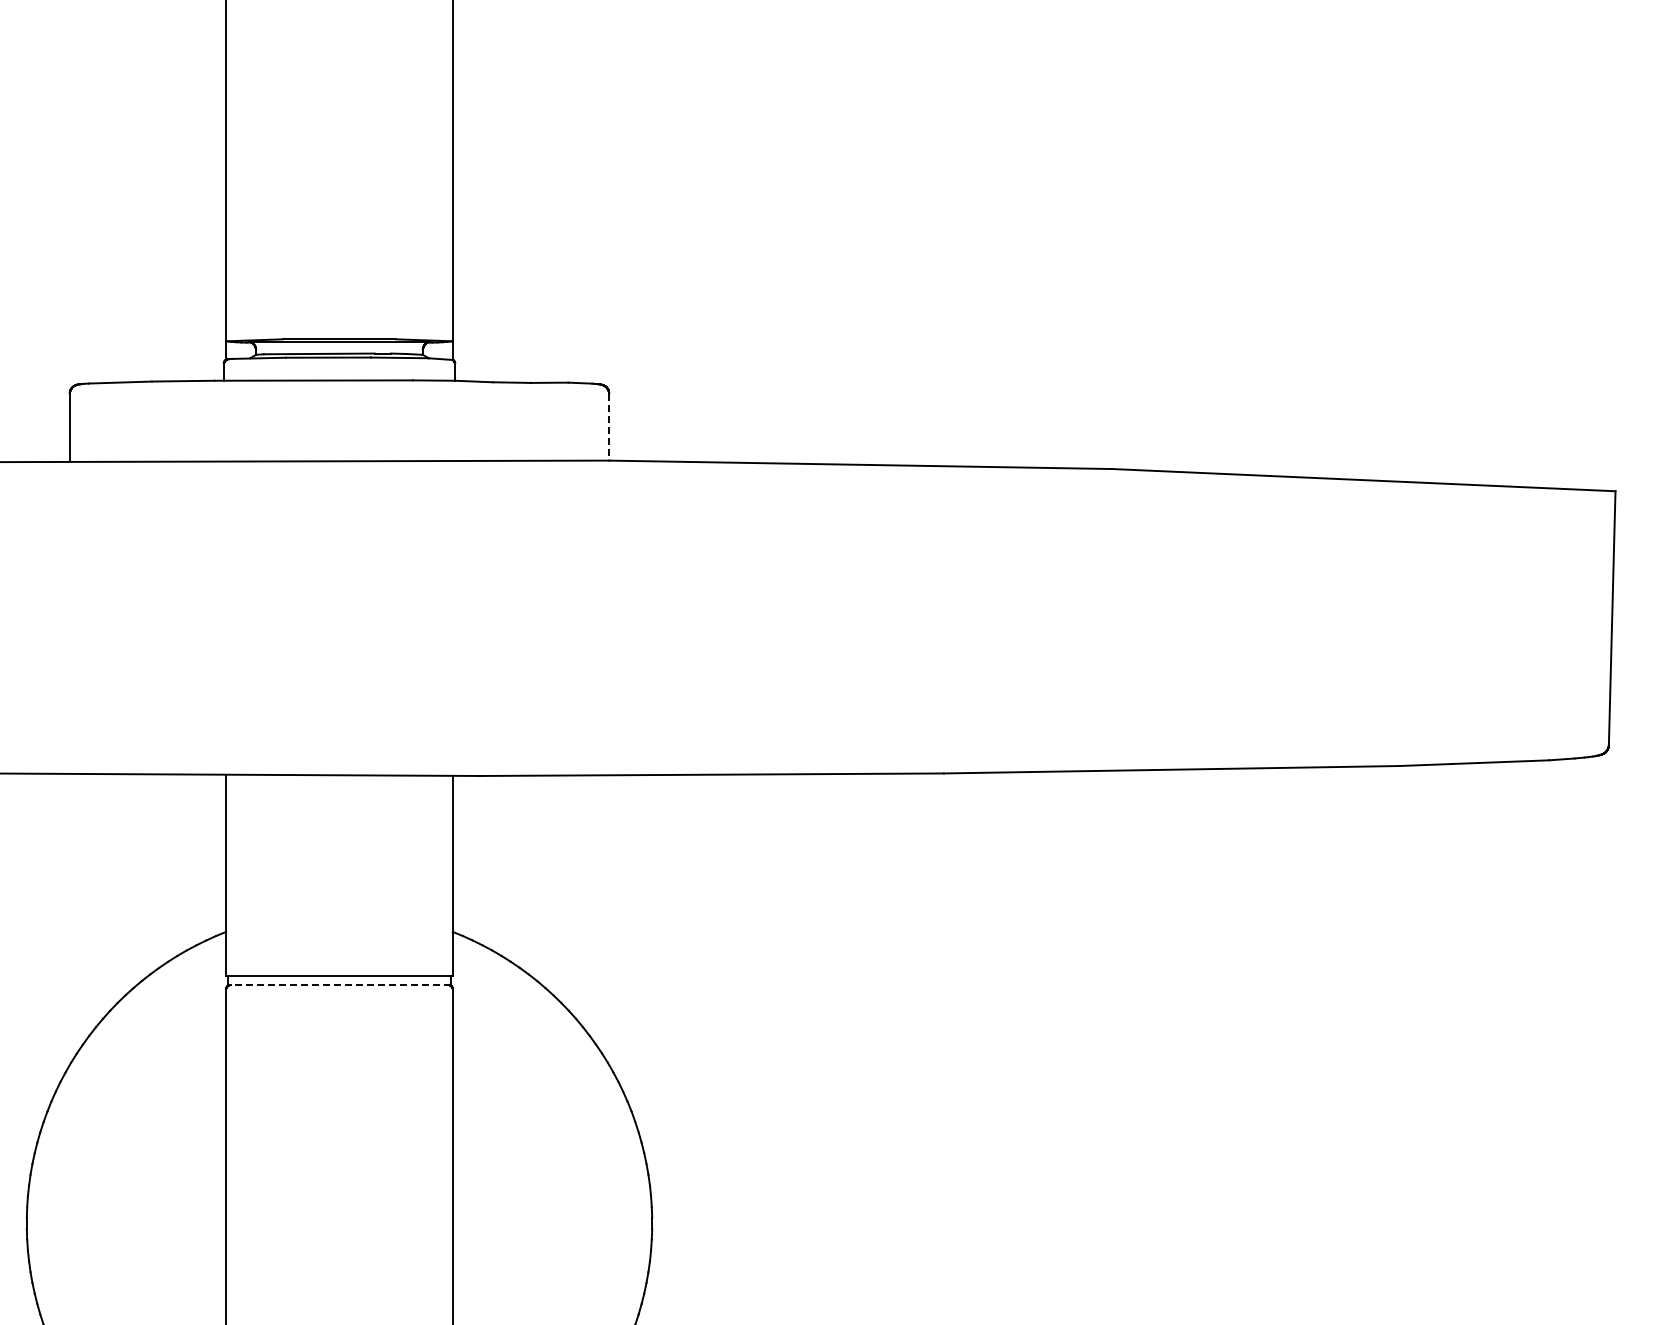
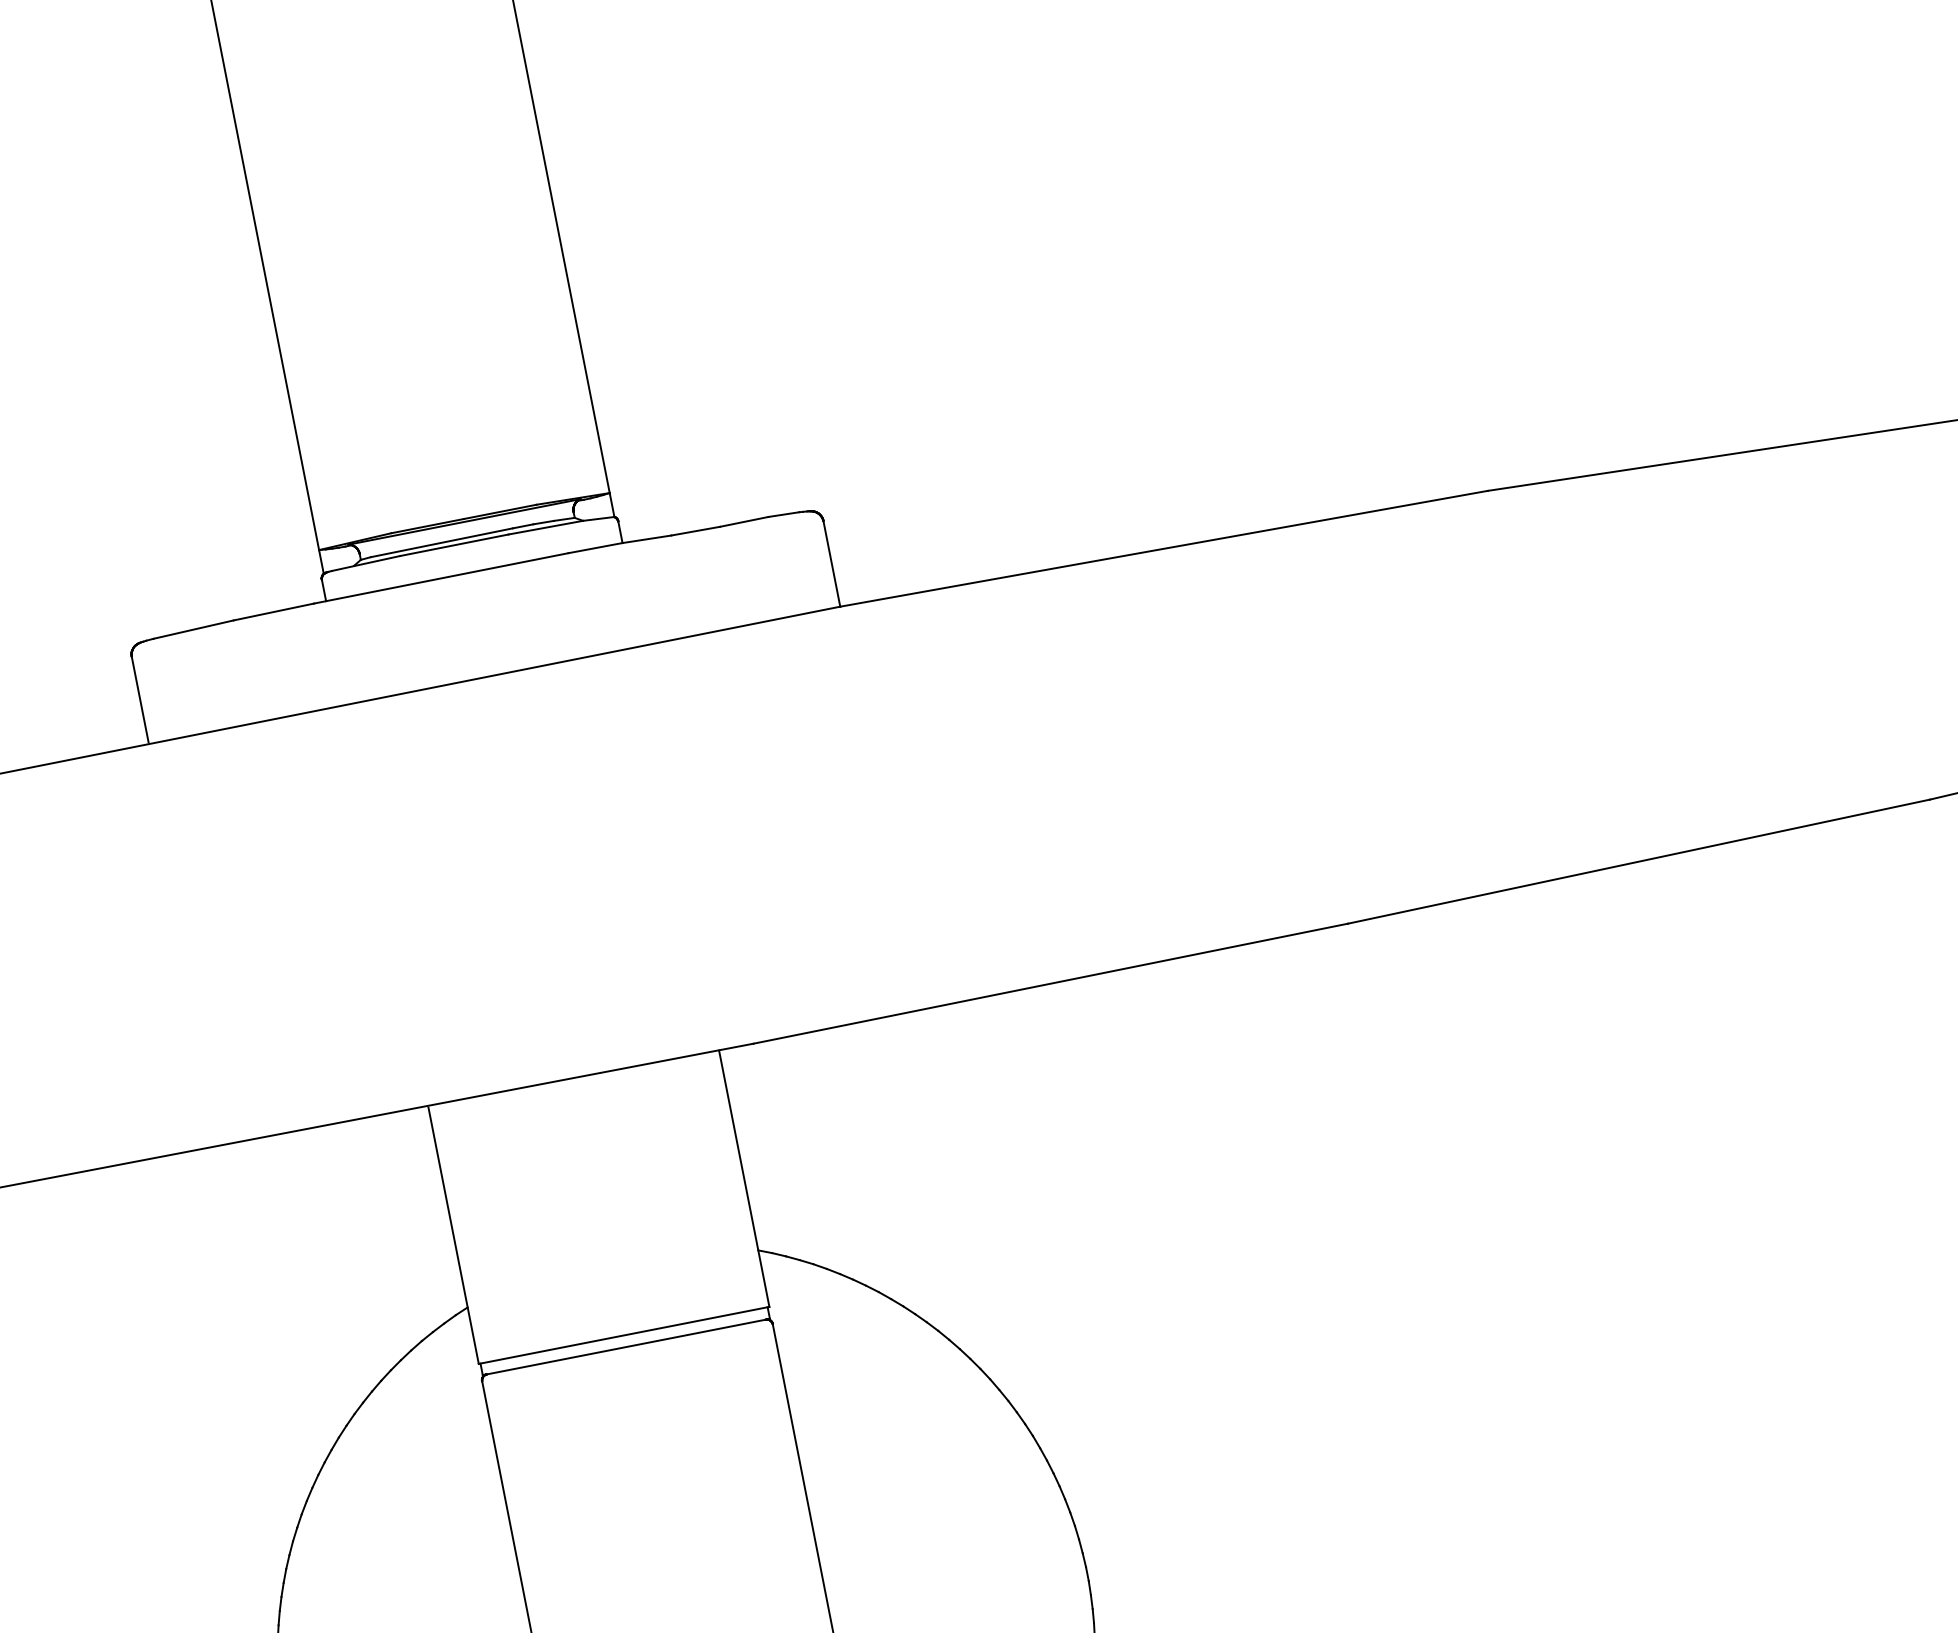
line: (609, 427) -> (832, 564), dashed -> solid
line: (339, 985) -> (626, 1347), dashed -> solid

